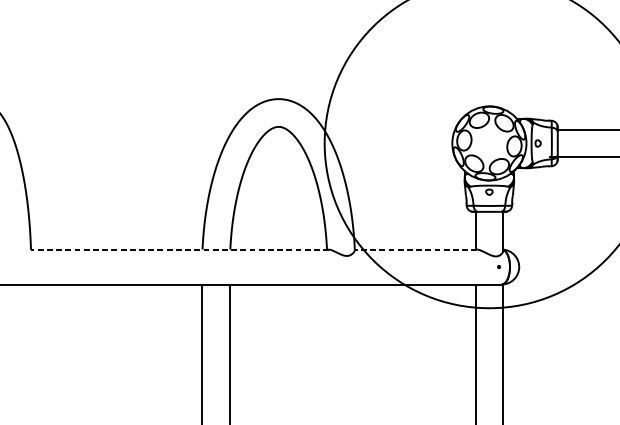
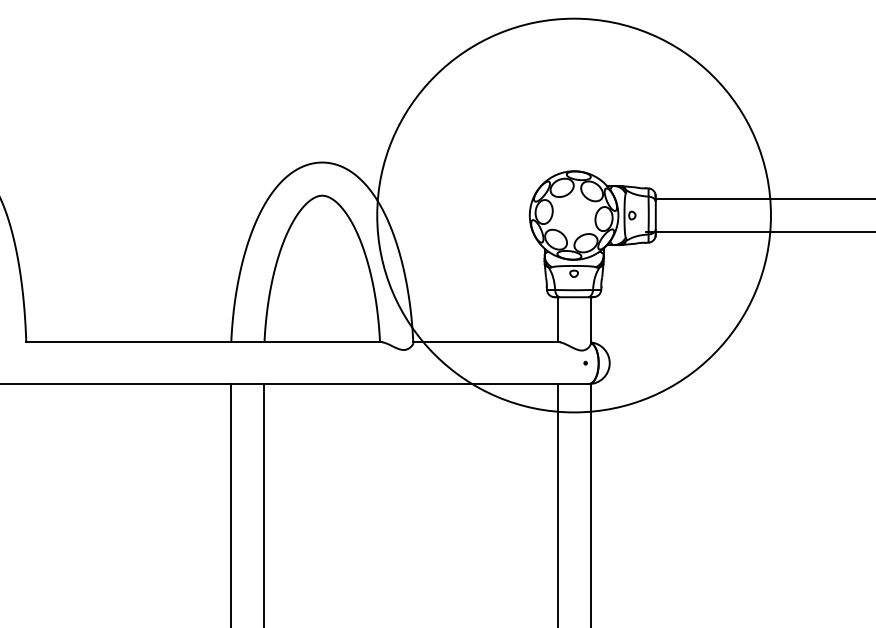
line: (179, 249) -> (203, 342), dashed -> solid
line: (415, 249) -> (485, 342), dashed -> solid

